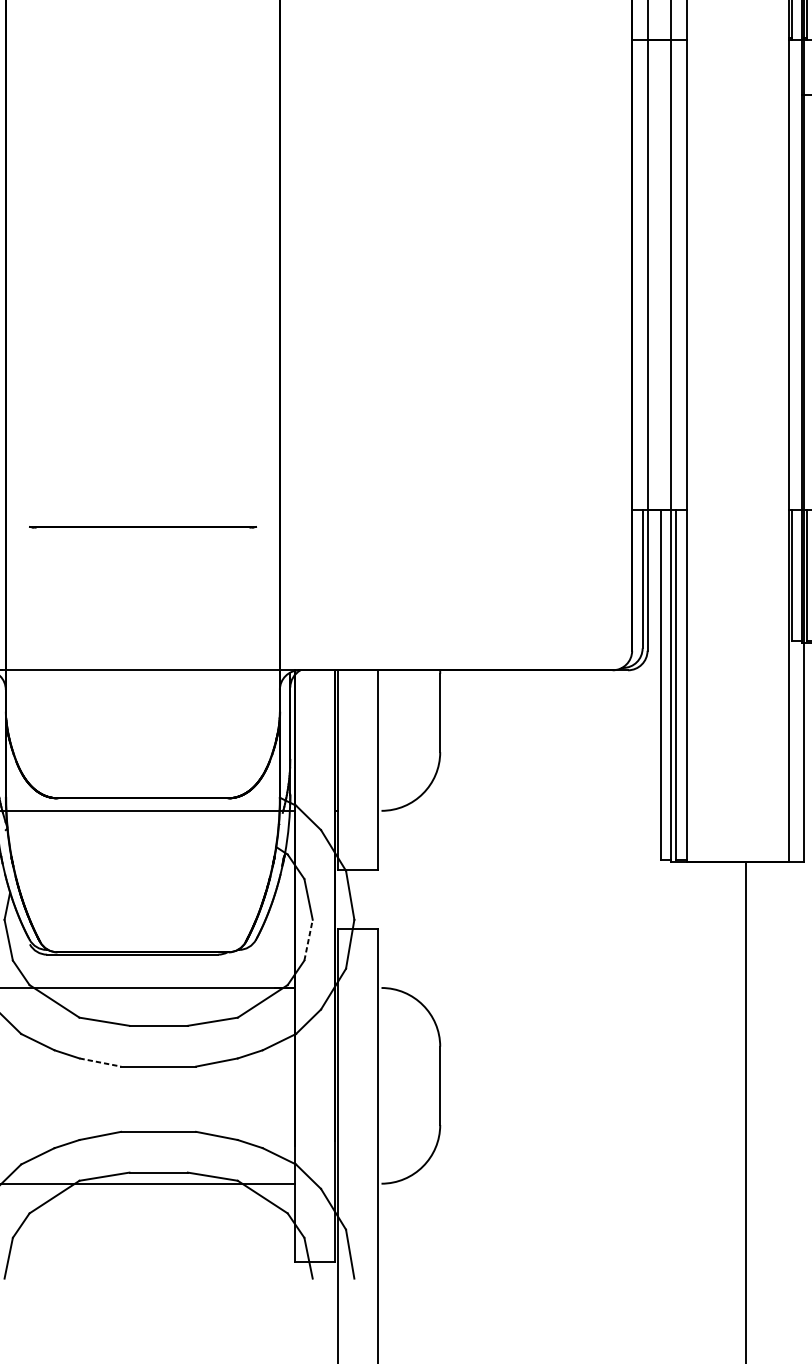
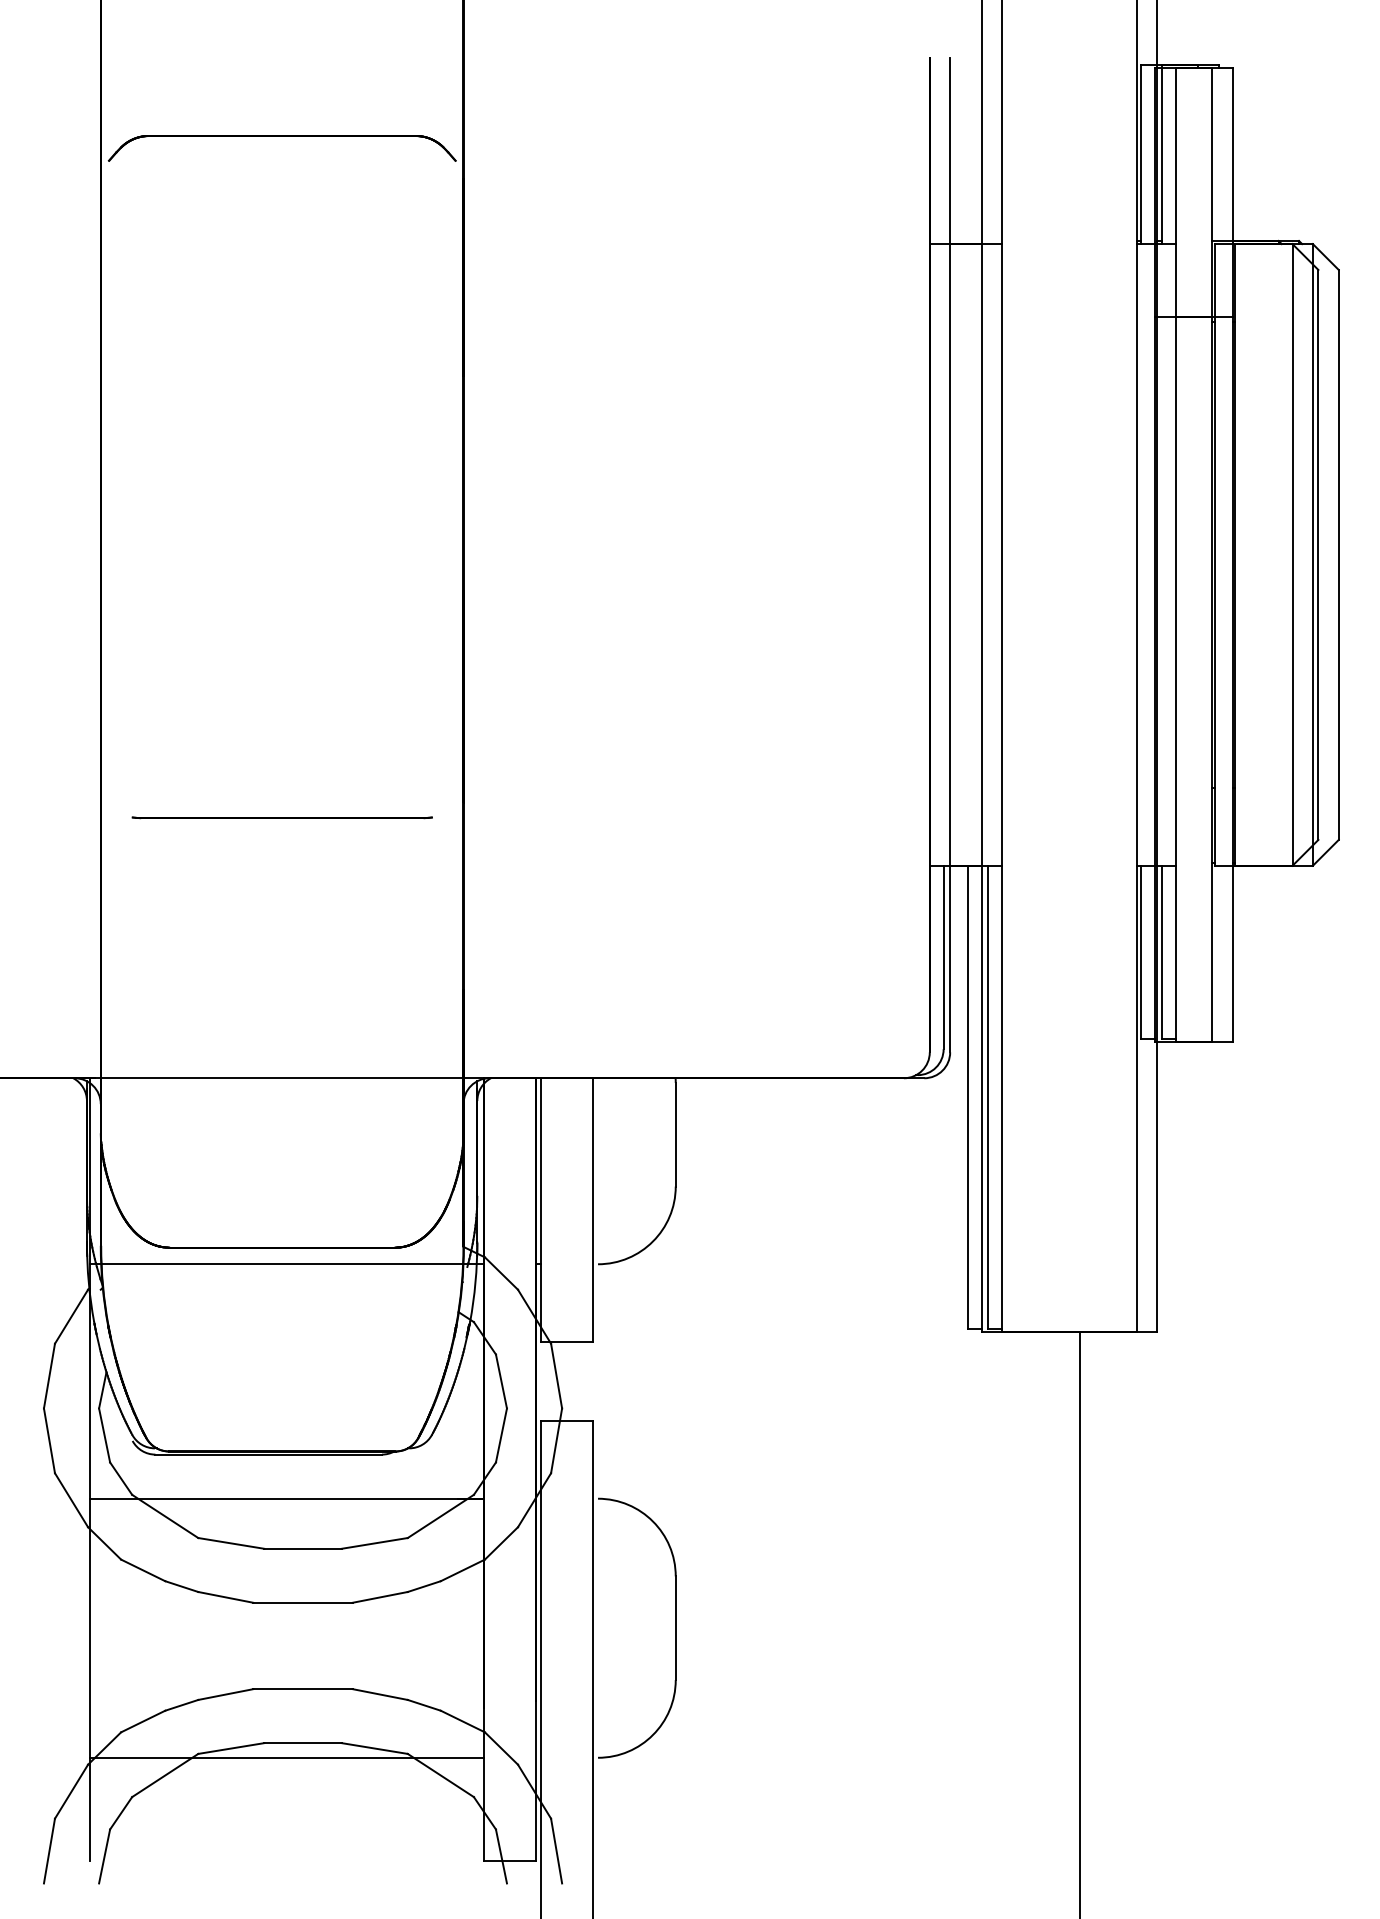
part: (142, 526) -> (281, 817), moved
line: (308, 940) -> (501, 1435), dashed -> solid
line: (100, 1062) -> (226, 1597), dashed -> solid

